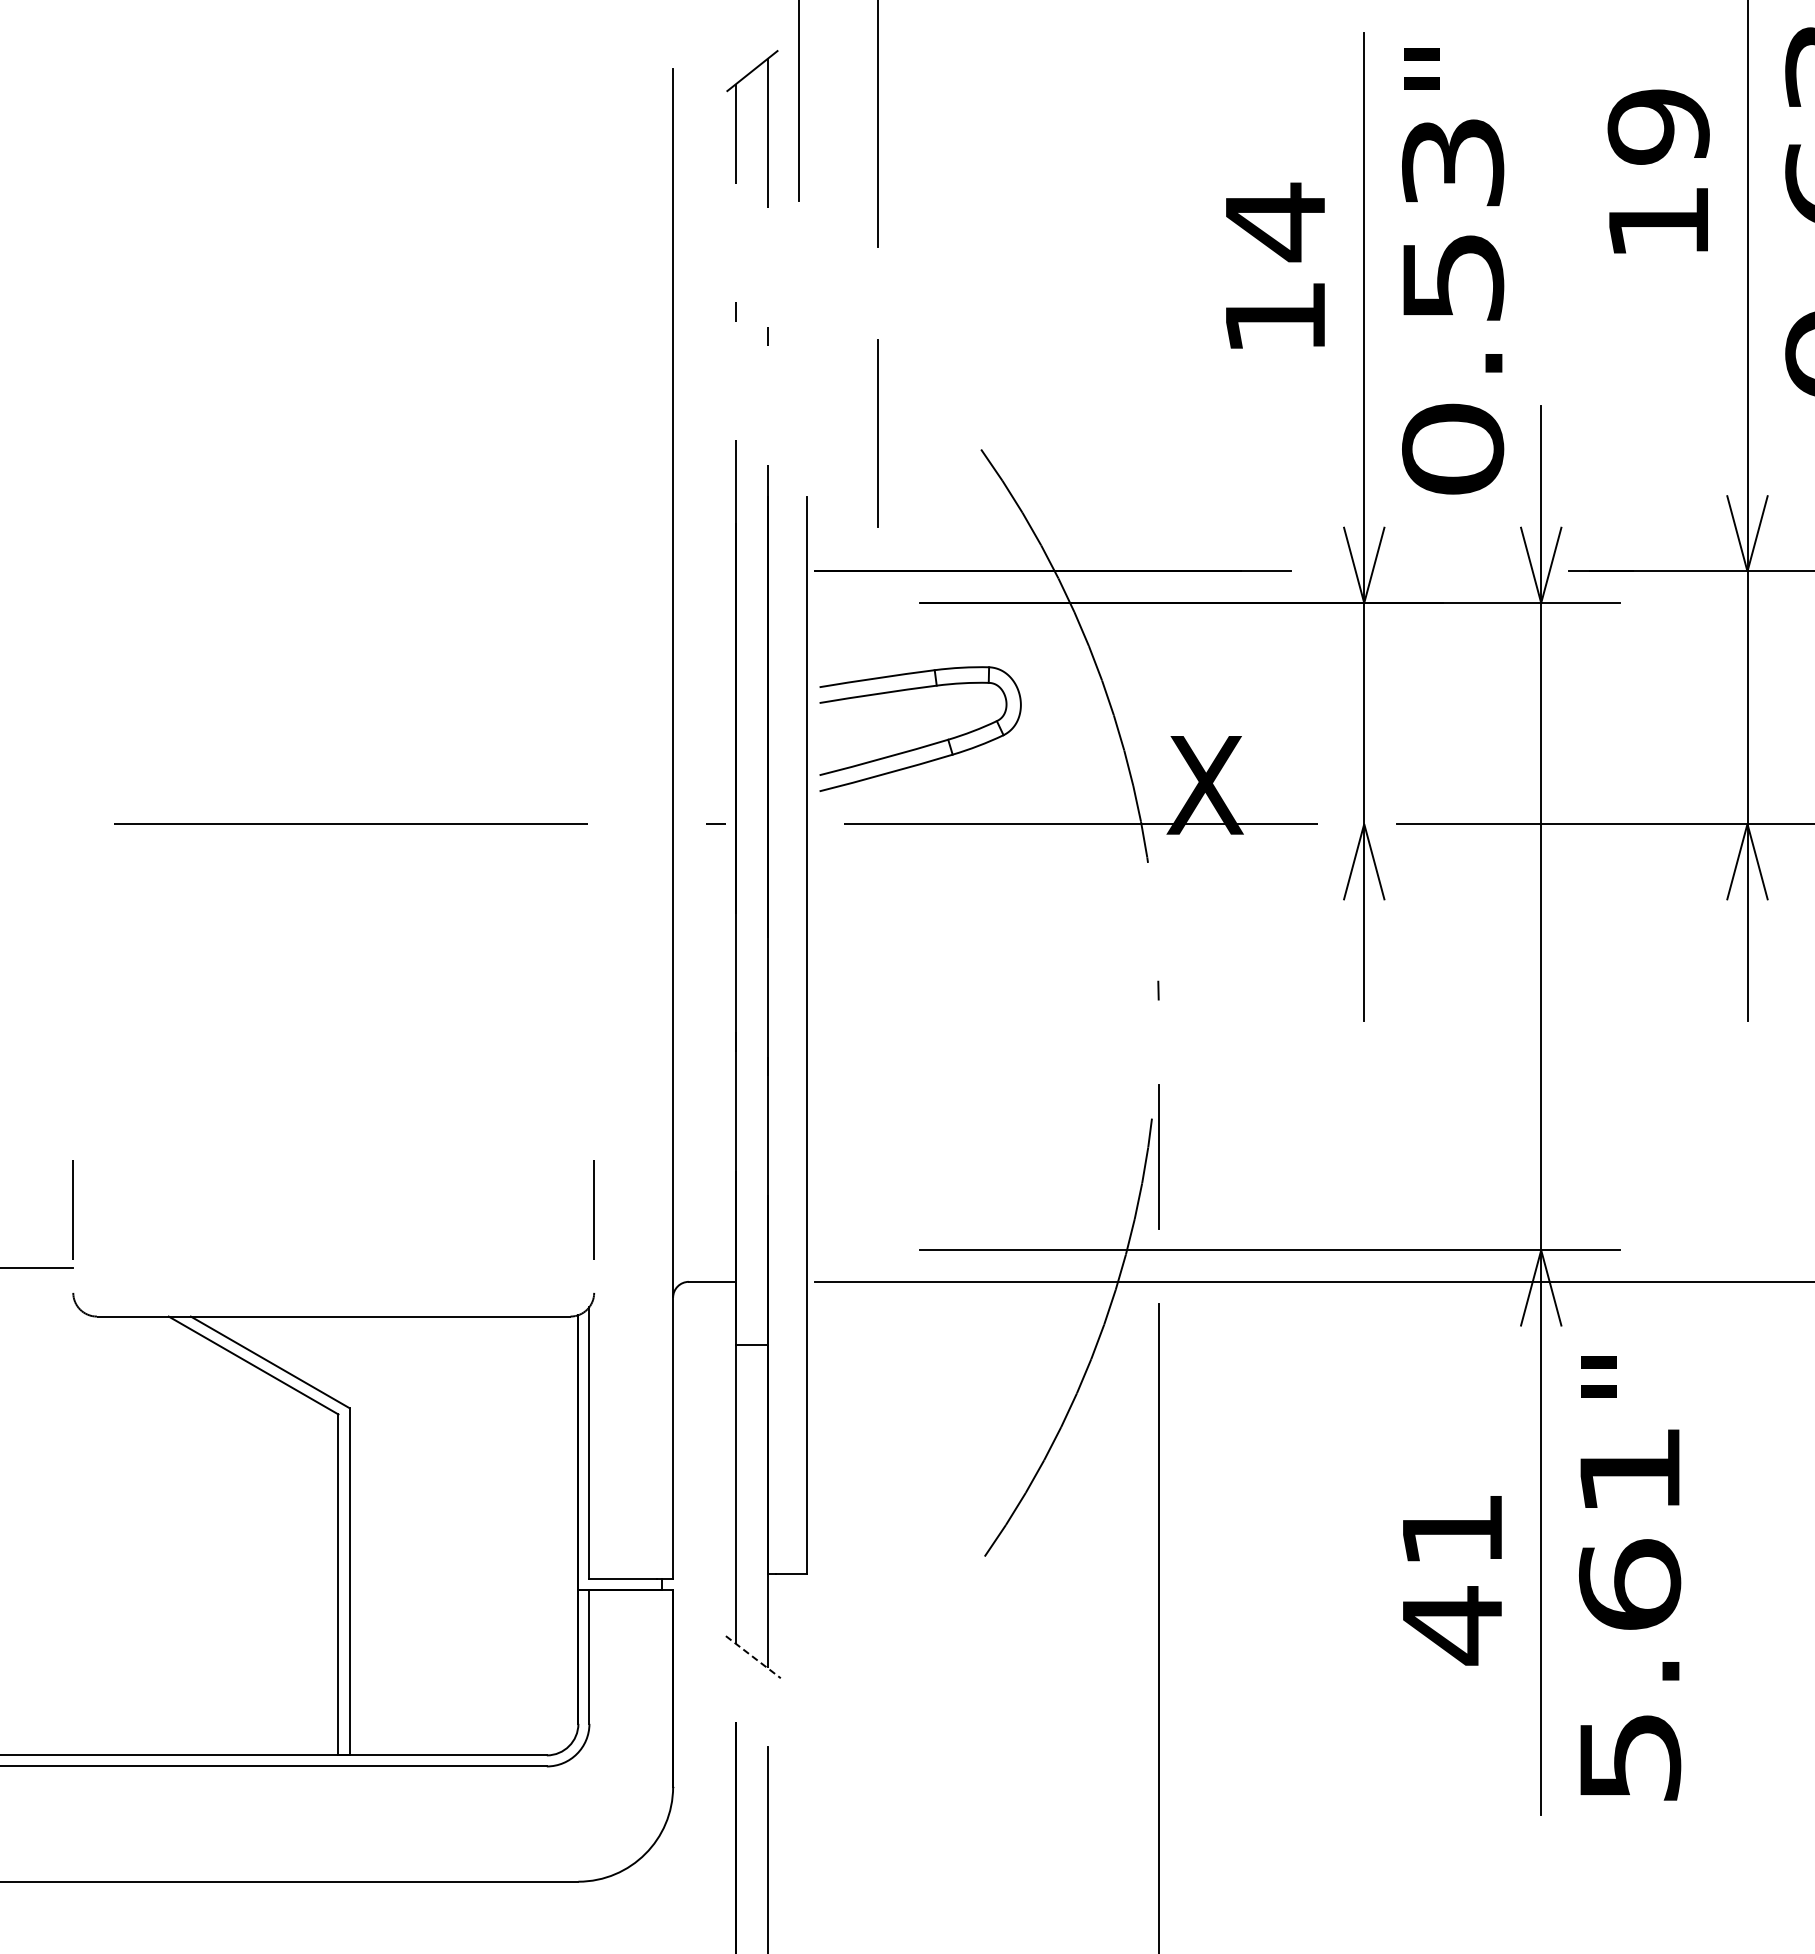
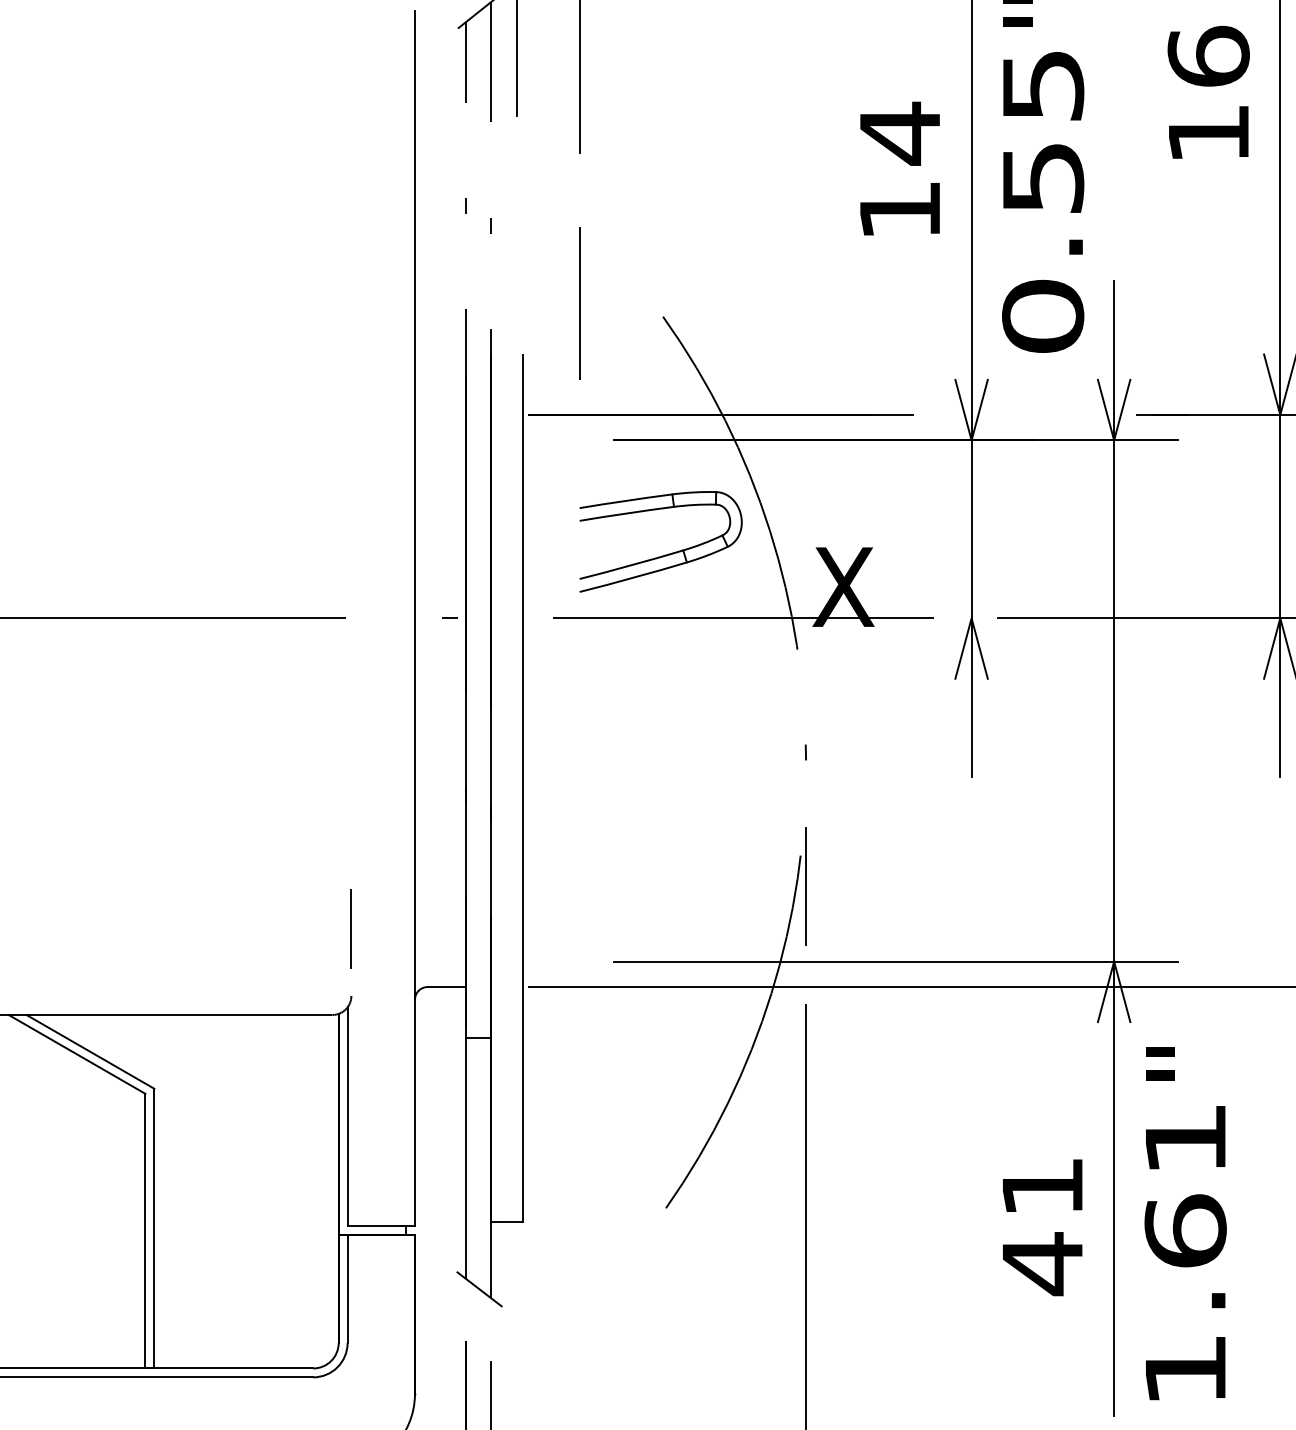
text: (1658, 126) -> (1208, 56), 19 -> 16
text: (1452, 162) -> (1042, 85), 0.53 -> 0.55
part: (927, 744) -> (666, 554), moved
line: (753, 1657) -> (479, 1289), dashed -> solid
text: (1630, 1757) -> (1186, 1370), 5.61 -> 1.61

